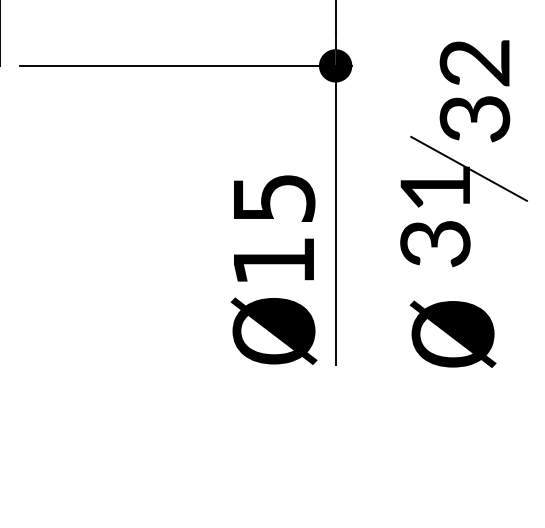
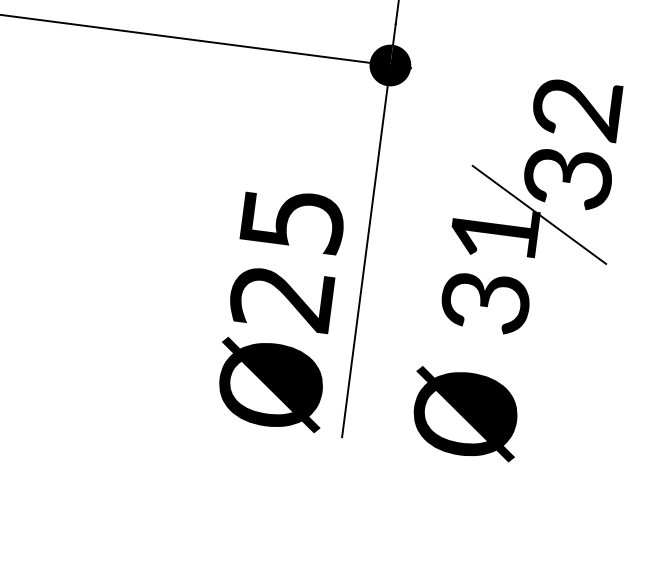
text: (474, 91) -> (571, 144), moved
text: (272, 261) -> (280, 298), Ø15 -> Ø25
text: (452, 333) -> (465, 413), moved

